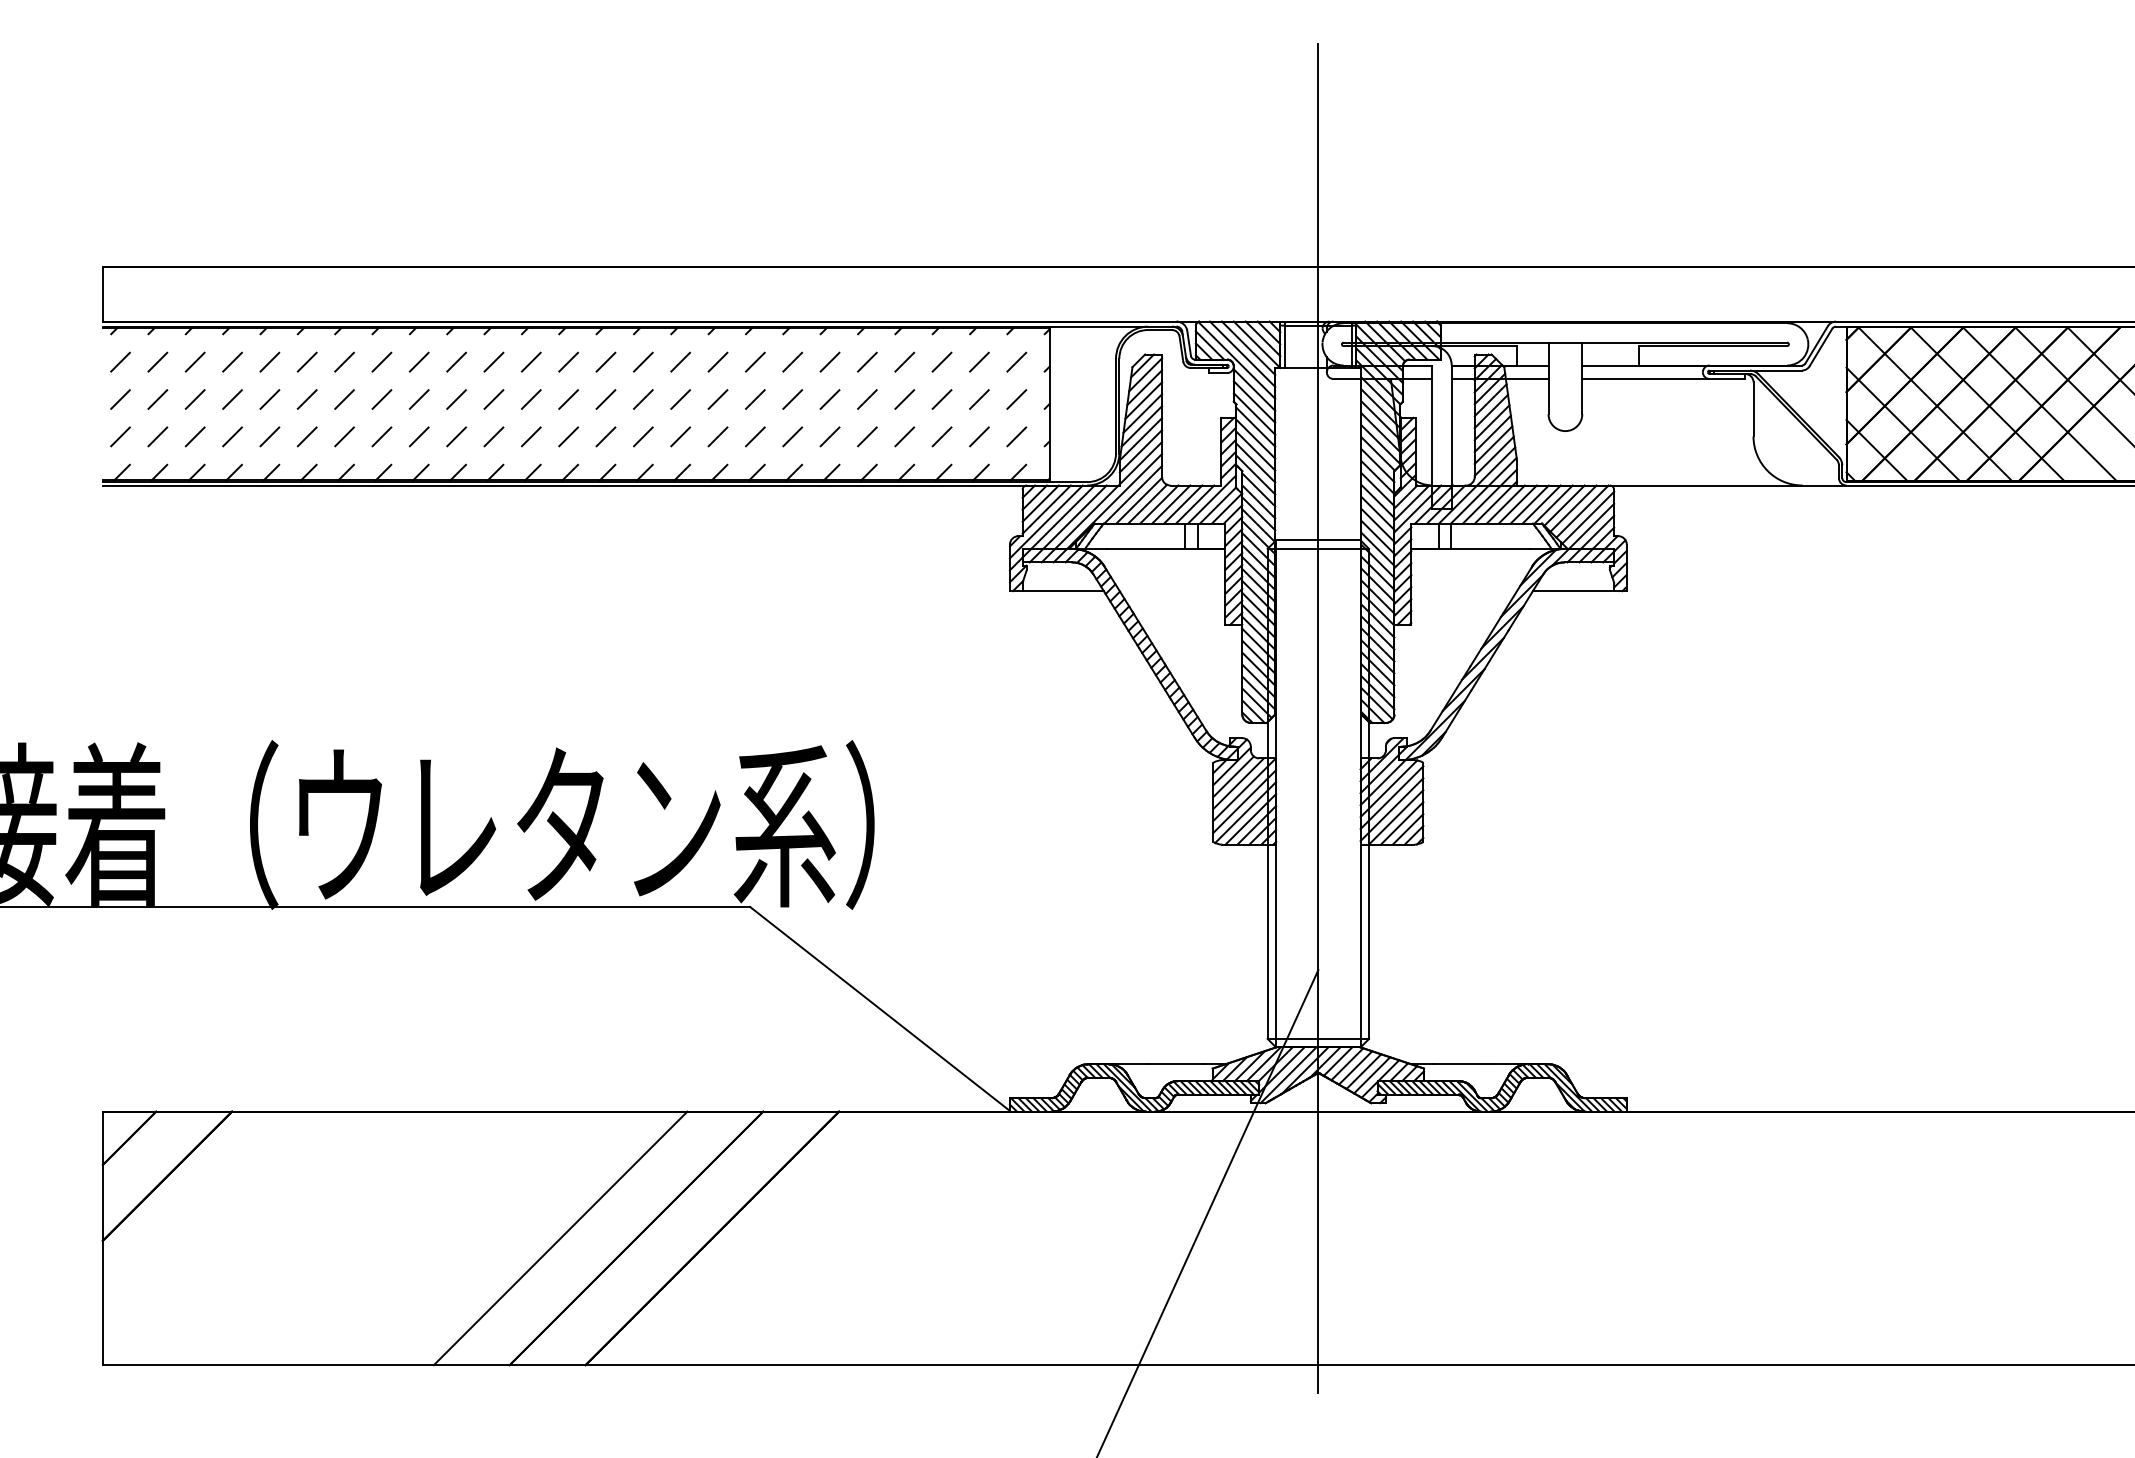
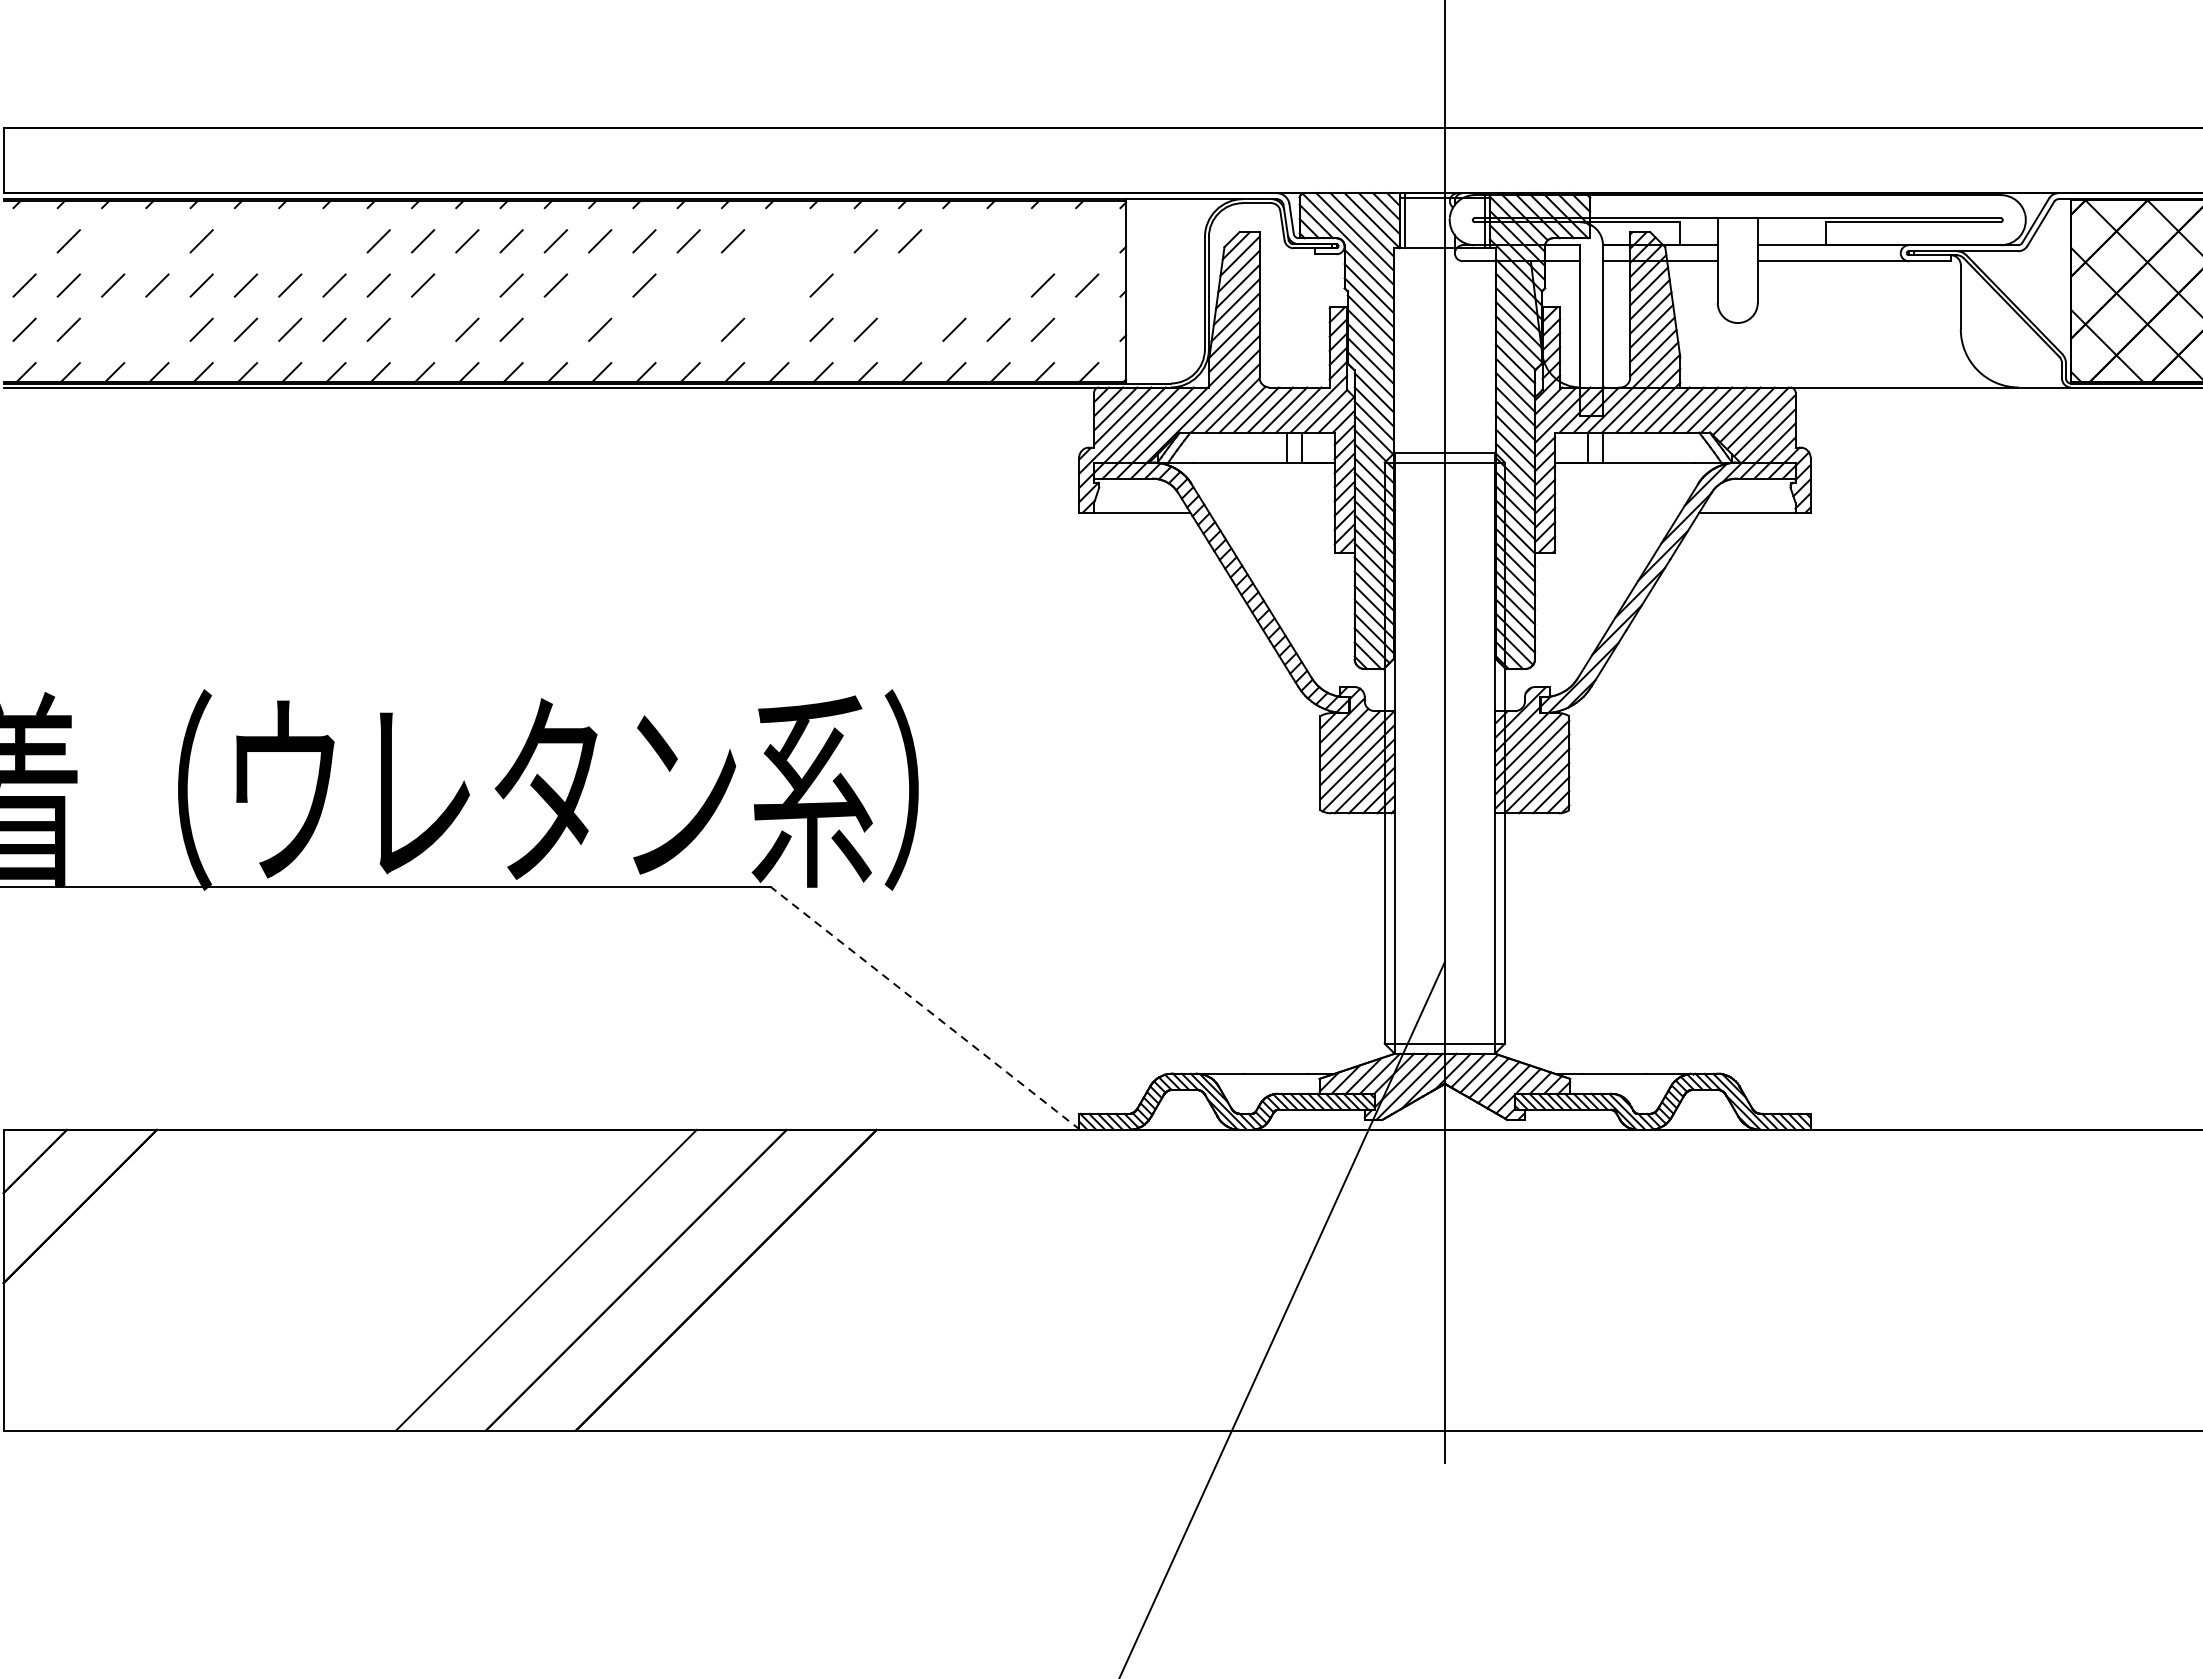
line: (120, 361) -> (24, 240), removed
line: (194, 361) -> (112, 240), removed
line: (232, 361) -> (157, 240), removed
line: (306, 361) -> (245, 240), removed
line: (344, 361) -> (290, 240), removed
line: (381, 361) -> (334, 240), removed
line: (755, 361) -> (777, 240), removed
line: (792, 361) -> (821, 240), removed
line: (904, 361) -> (954, 240), removed
line: (941, 361) -> (998, 240), removed
line: (979, 361) -> (1043, 240), removed
line: (1016, 361) -> (1086, 240), removed
line: (493, 399) -> (466, 285), removed
line: (605, 399) -> (599, 285), removed
line: (680, 399) -> (688, 285), removed
line: (717, 399) -> (732, 285), removed
line: (755, 399) -> (777, 285), removed
line: (829, 399) -> (865, 285), removed
line: (867, 399) -> (910, 285), removed
line: (904, 399) -> (954, 285), removed
line: (941, 399) -> (998, 285), removed
line: (194, 436) -> (112, 329), removed
line: (232, 436) -> (157, 329), removed
line: (456, 436) -> (422, 329), removed
line: (568, 436) -> (555, 329), removed
line: (643, 436) -> (644, 329), removed
line: (680, 436) -> (688, 329), removed
line: (755, 436) -> (777, 329), removed
line: (867, 436) -> (910, 329), removed
line: (1016, 436) -> (1086, 329), removed
line: (880, 1009) -> (925, 1008), solid -> dashed

